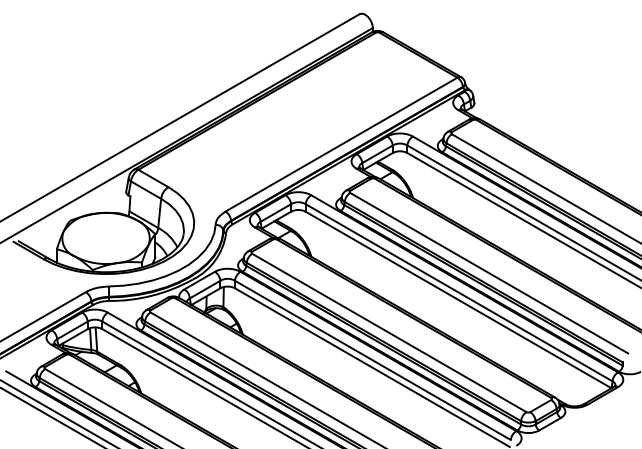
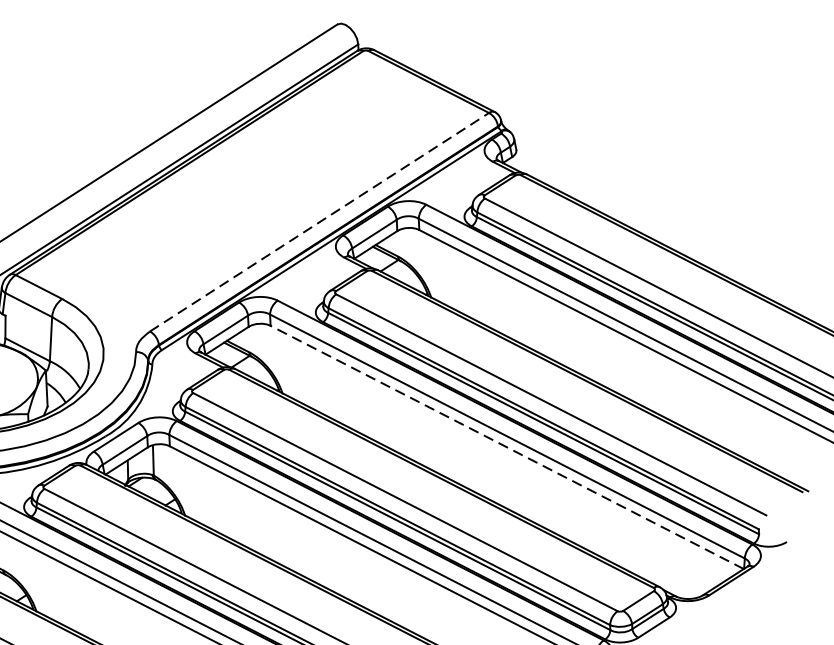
line: (341, 144) -> (319, 222), solid -> dashed
line: (458, 300) -> (507, 448), solid -> dashed

